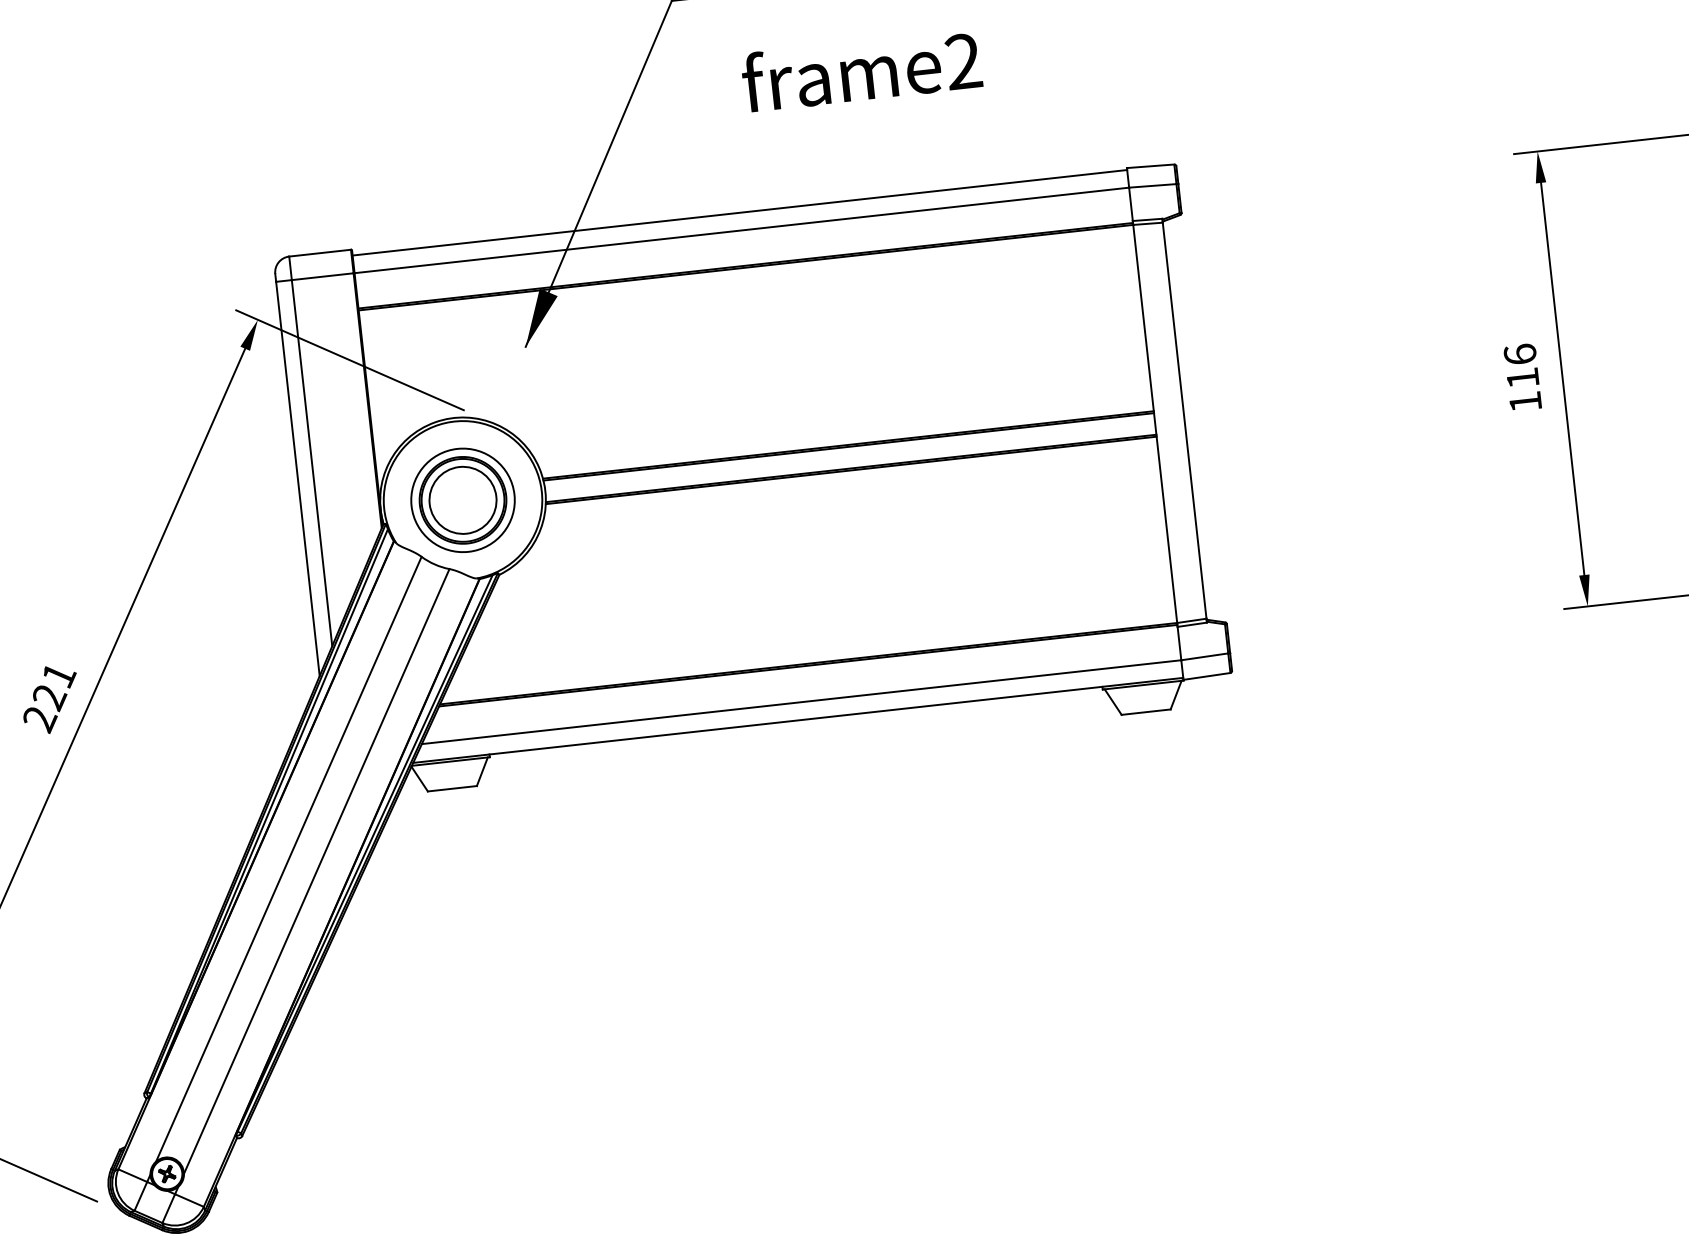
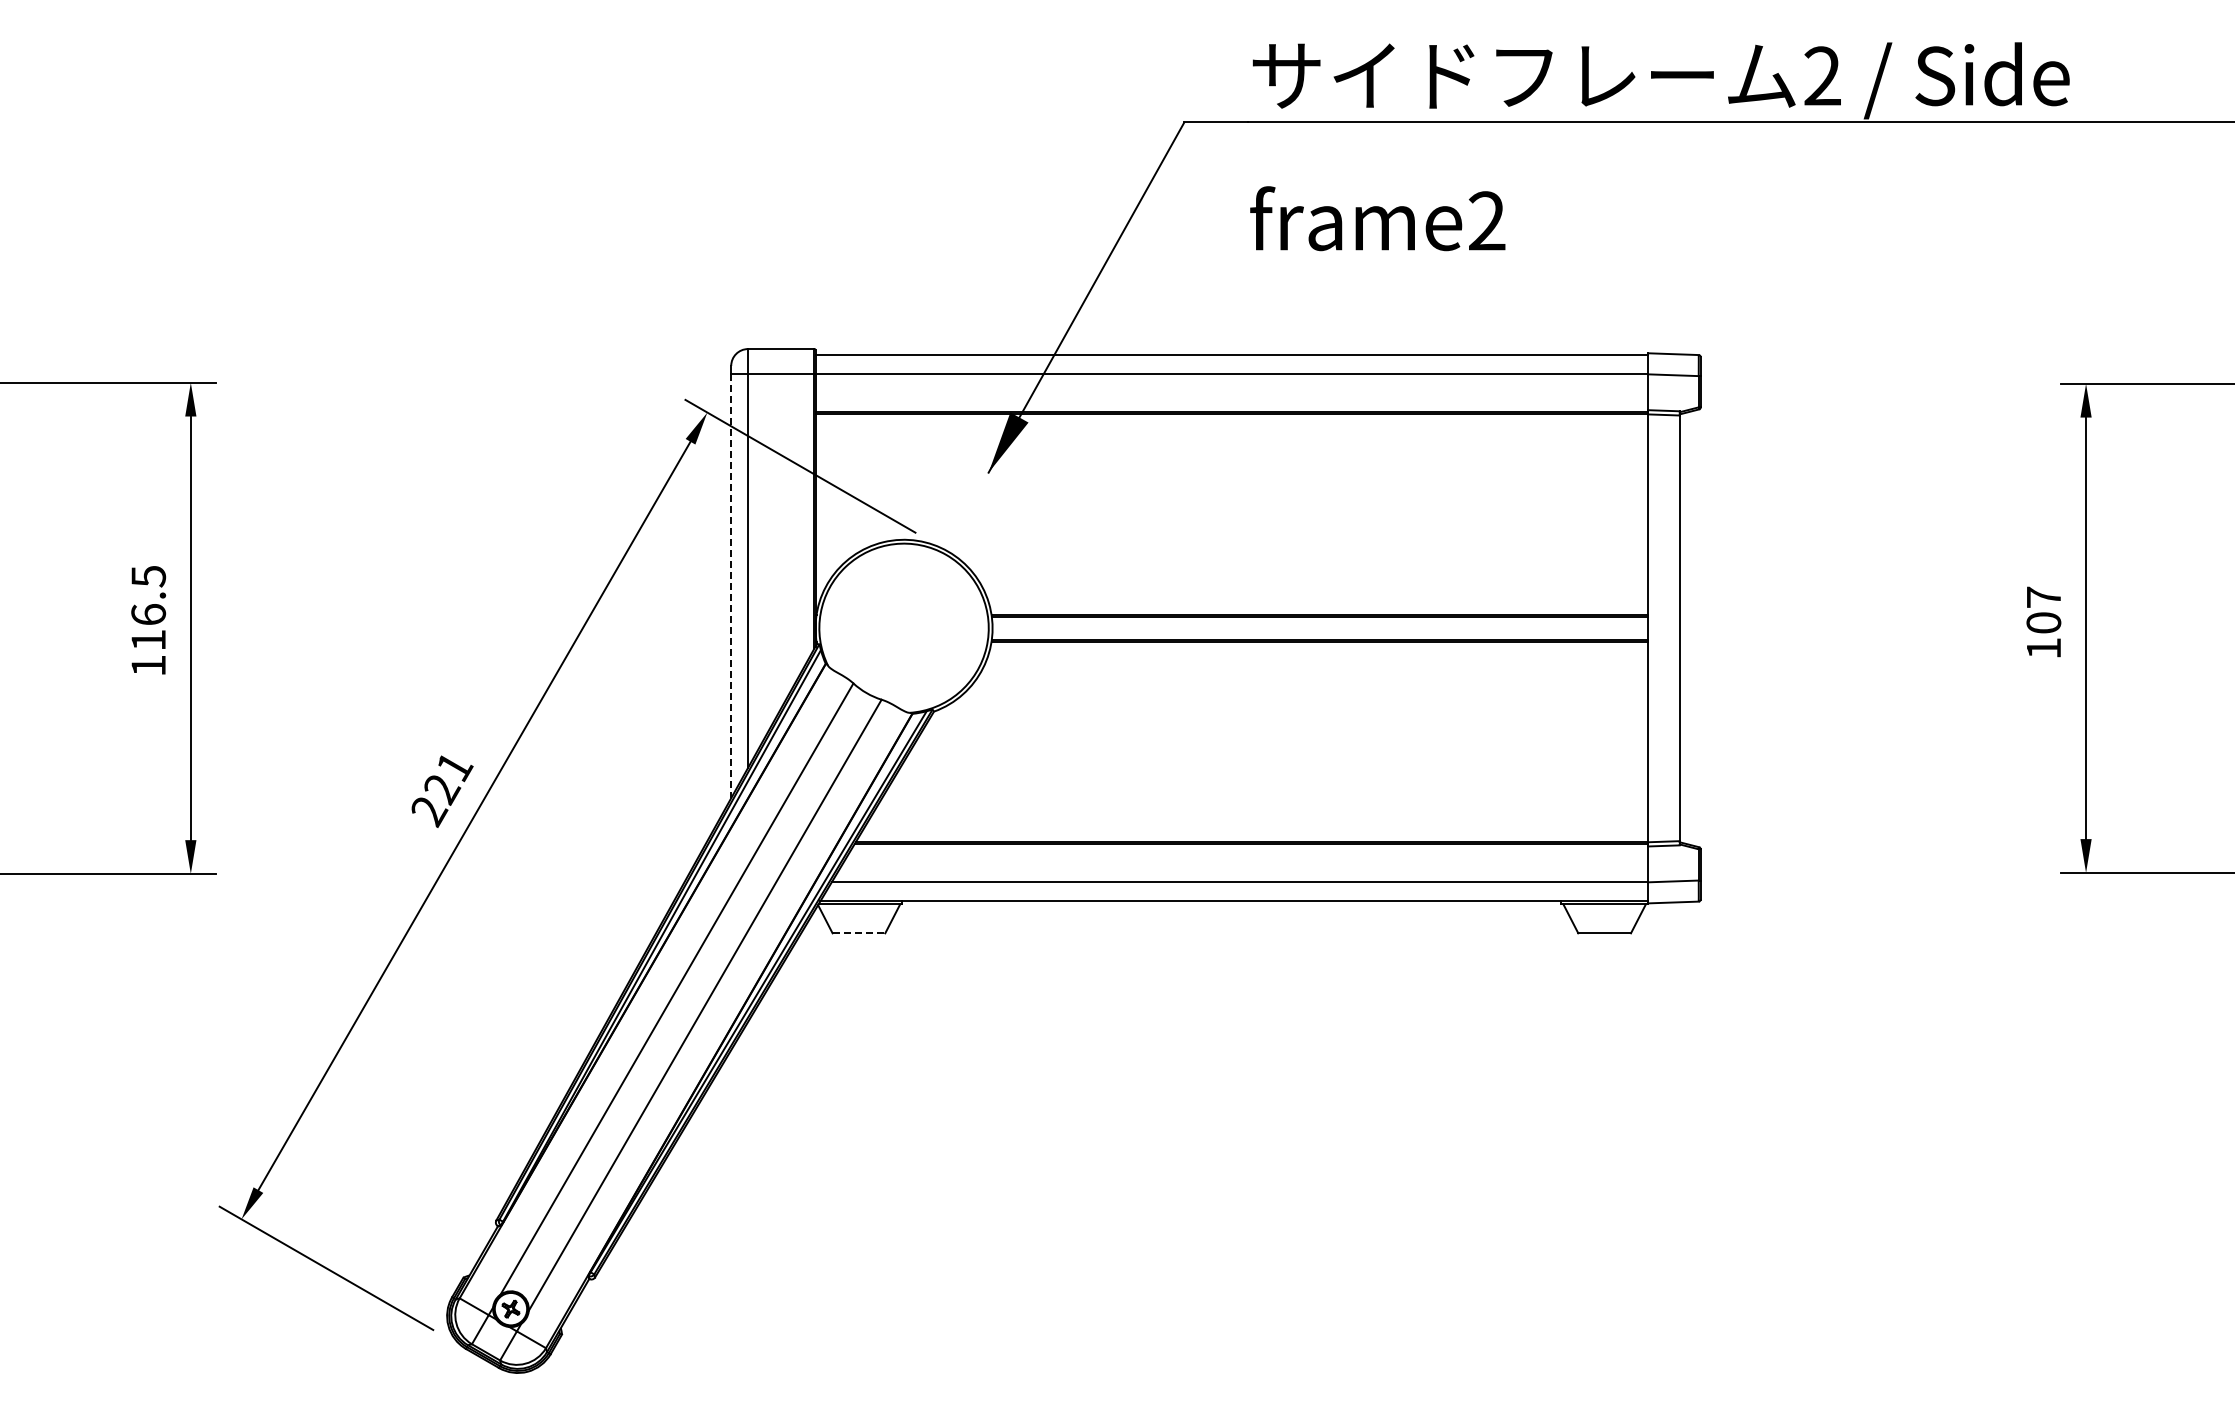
text: (1521, 365) -> (2043, 609), 116 -> 107
line: (298, 479) -> (731, 586), solid -> dashed
part: (462, 500) -> (903, 628), removed
line: (452, 788) -> (859, 933), solid -> dashed

